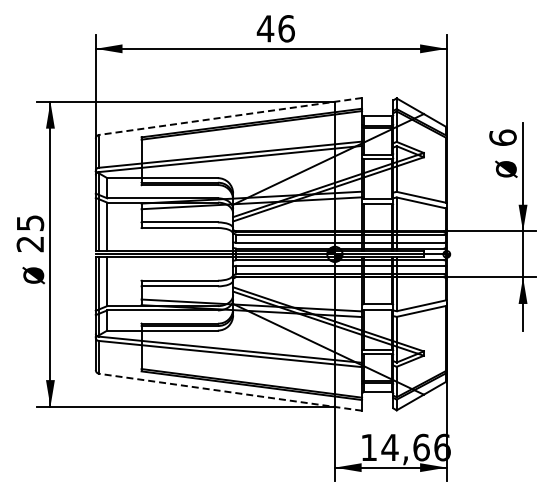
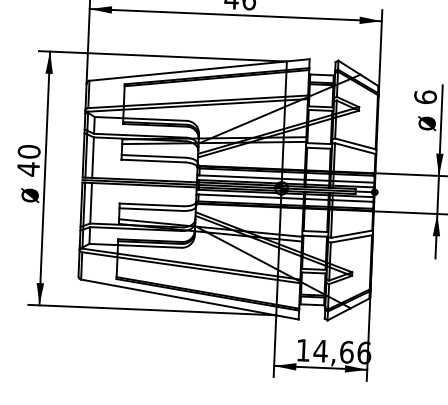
line: (230, 116) -> (199, 70), dashed -> solid
text: (30, 233) -> (28, 160), 25 -> 40
line: (230, 392) -> (189, 299), dashed -> solid

